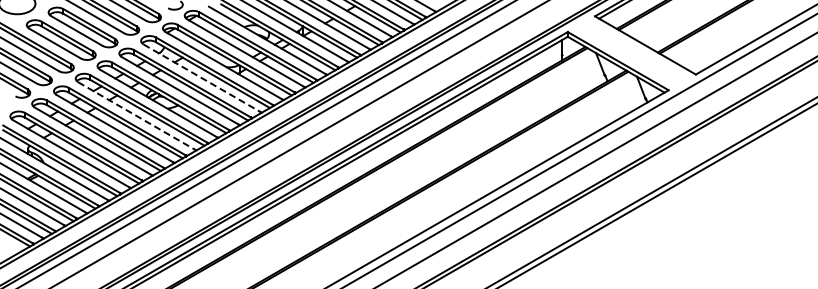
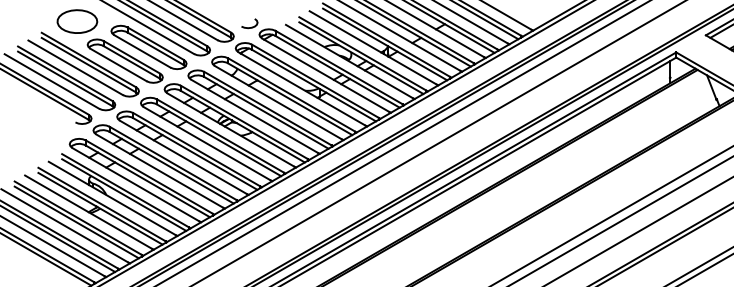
line: (202, 78) -> (278, 102), dashed -> solid
line: (137, 116) -> (208, 144), dashed -> solid

